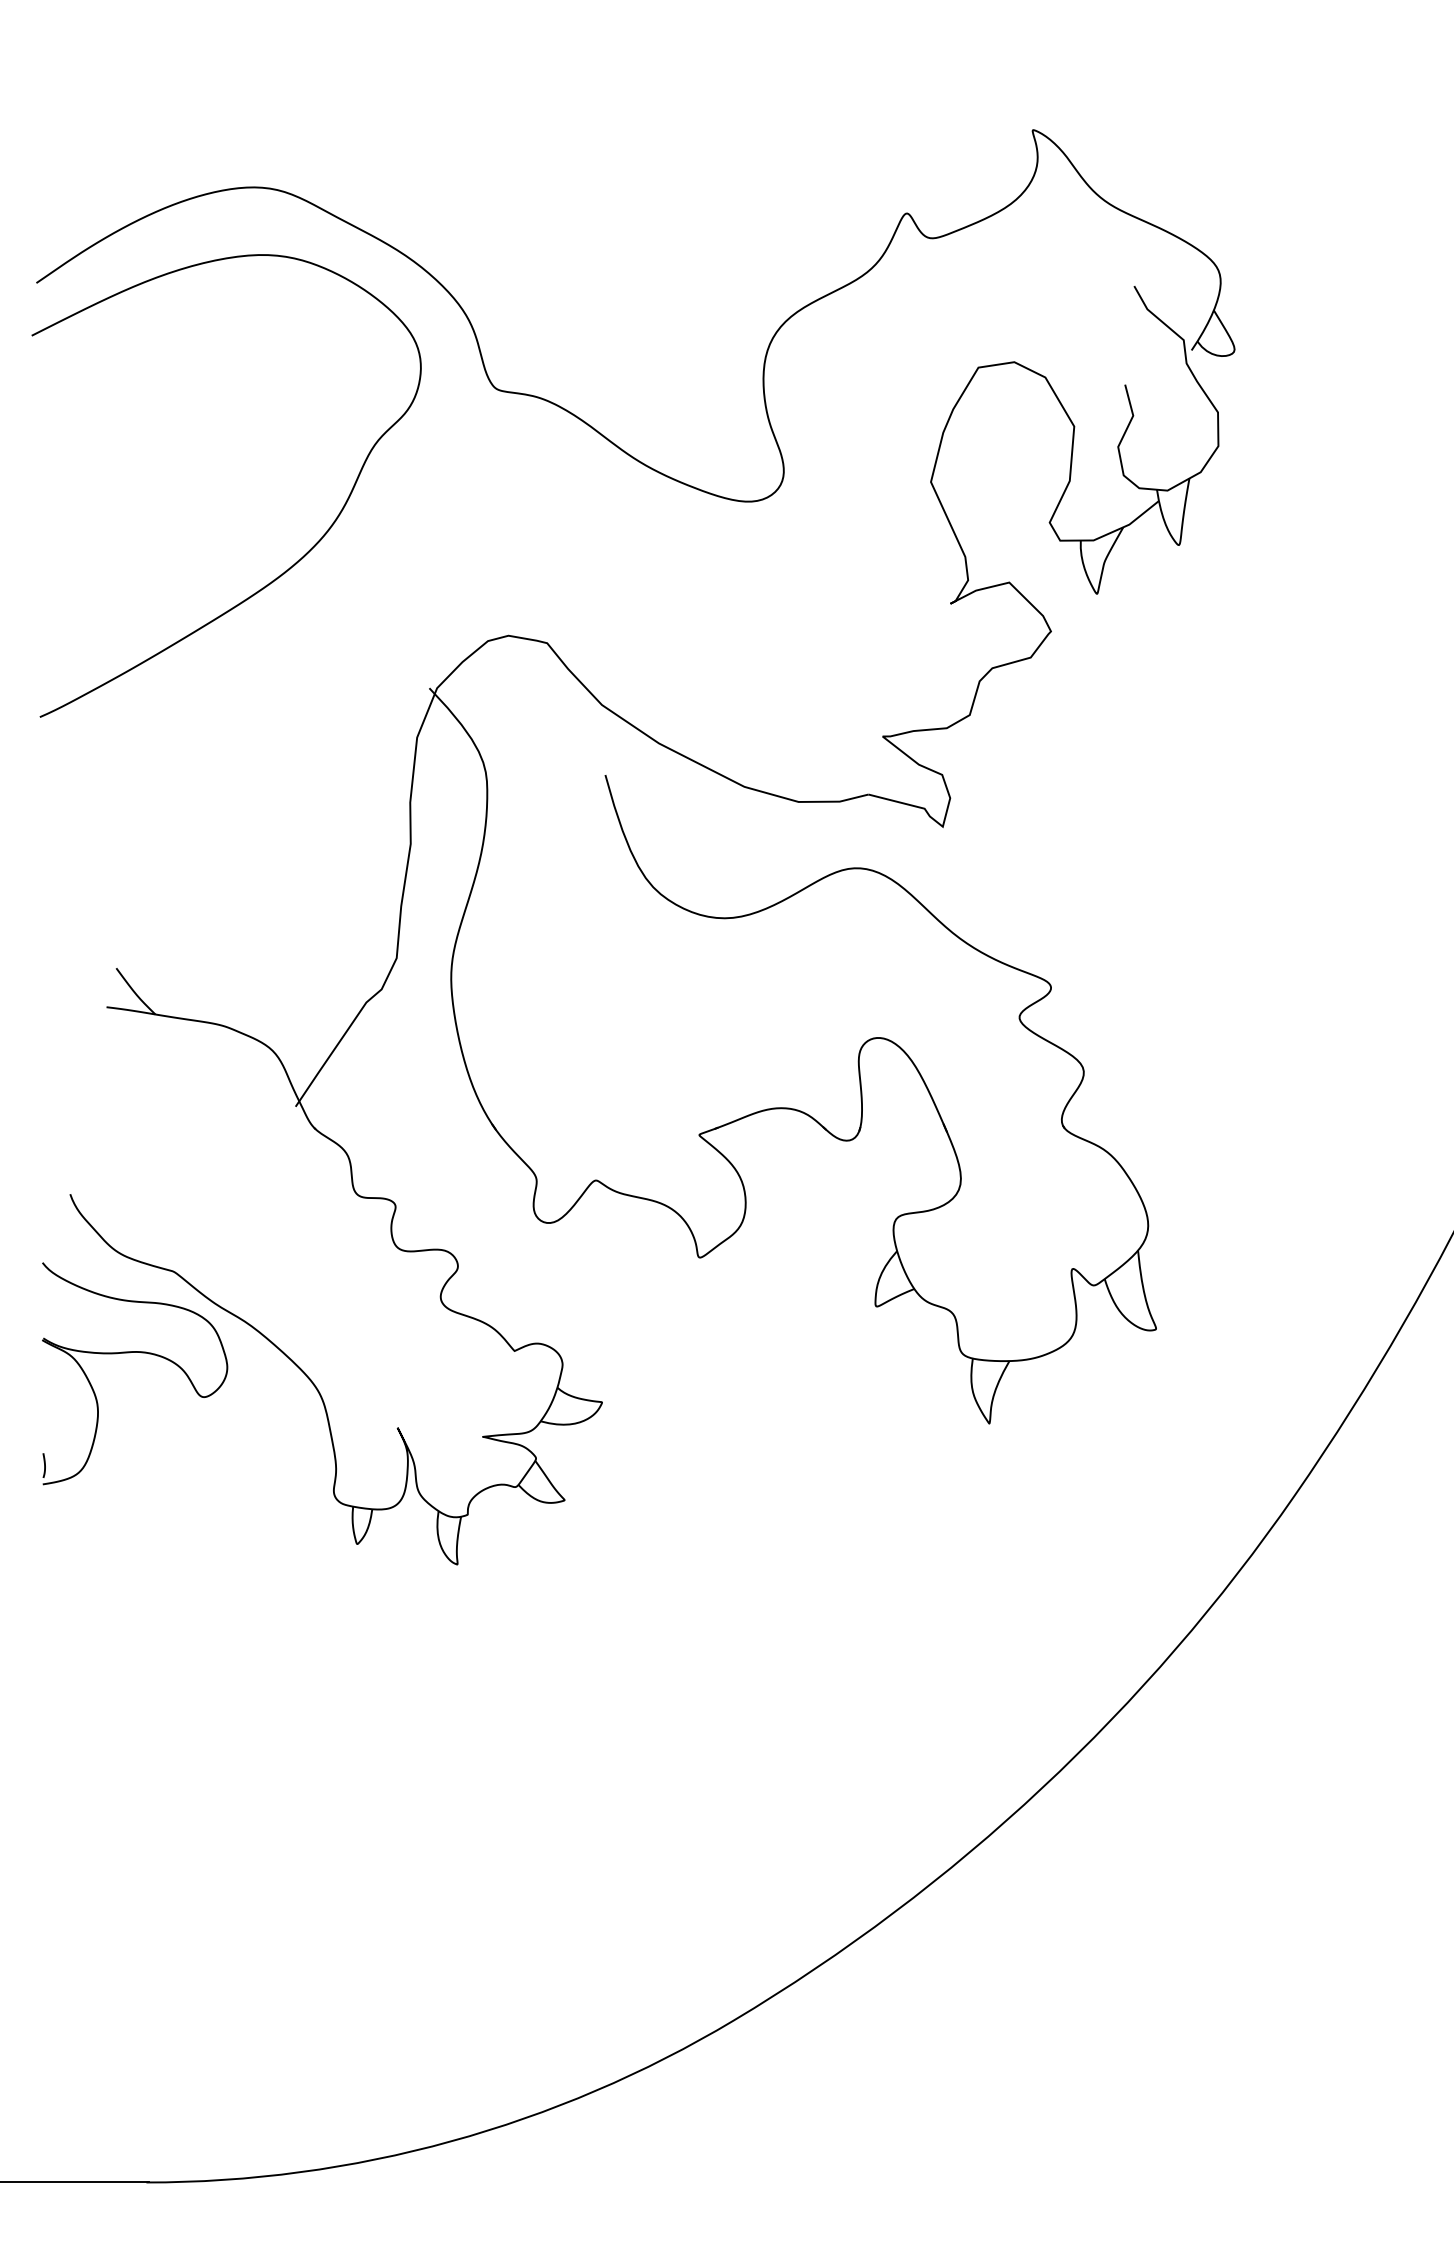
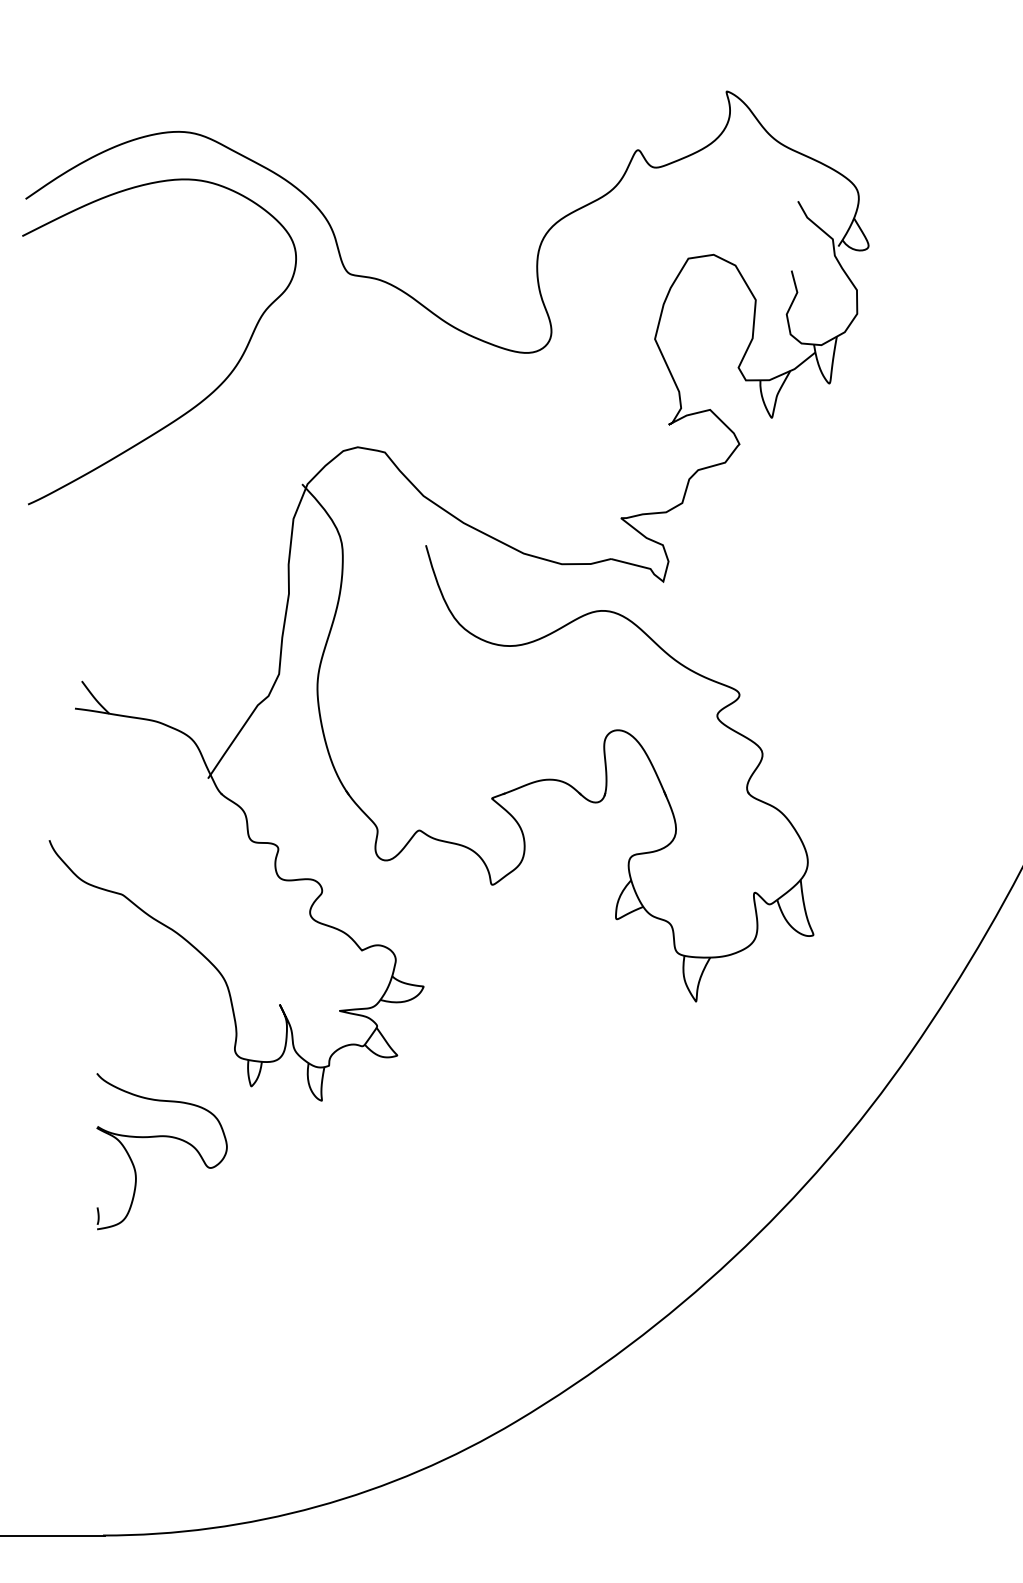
part: (134, 1353) -> (161, 1137), moved

